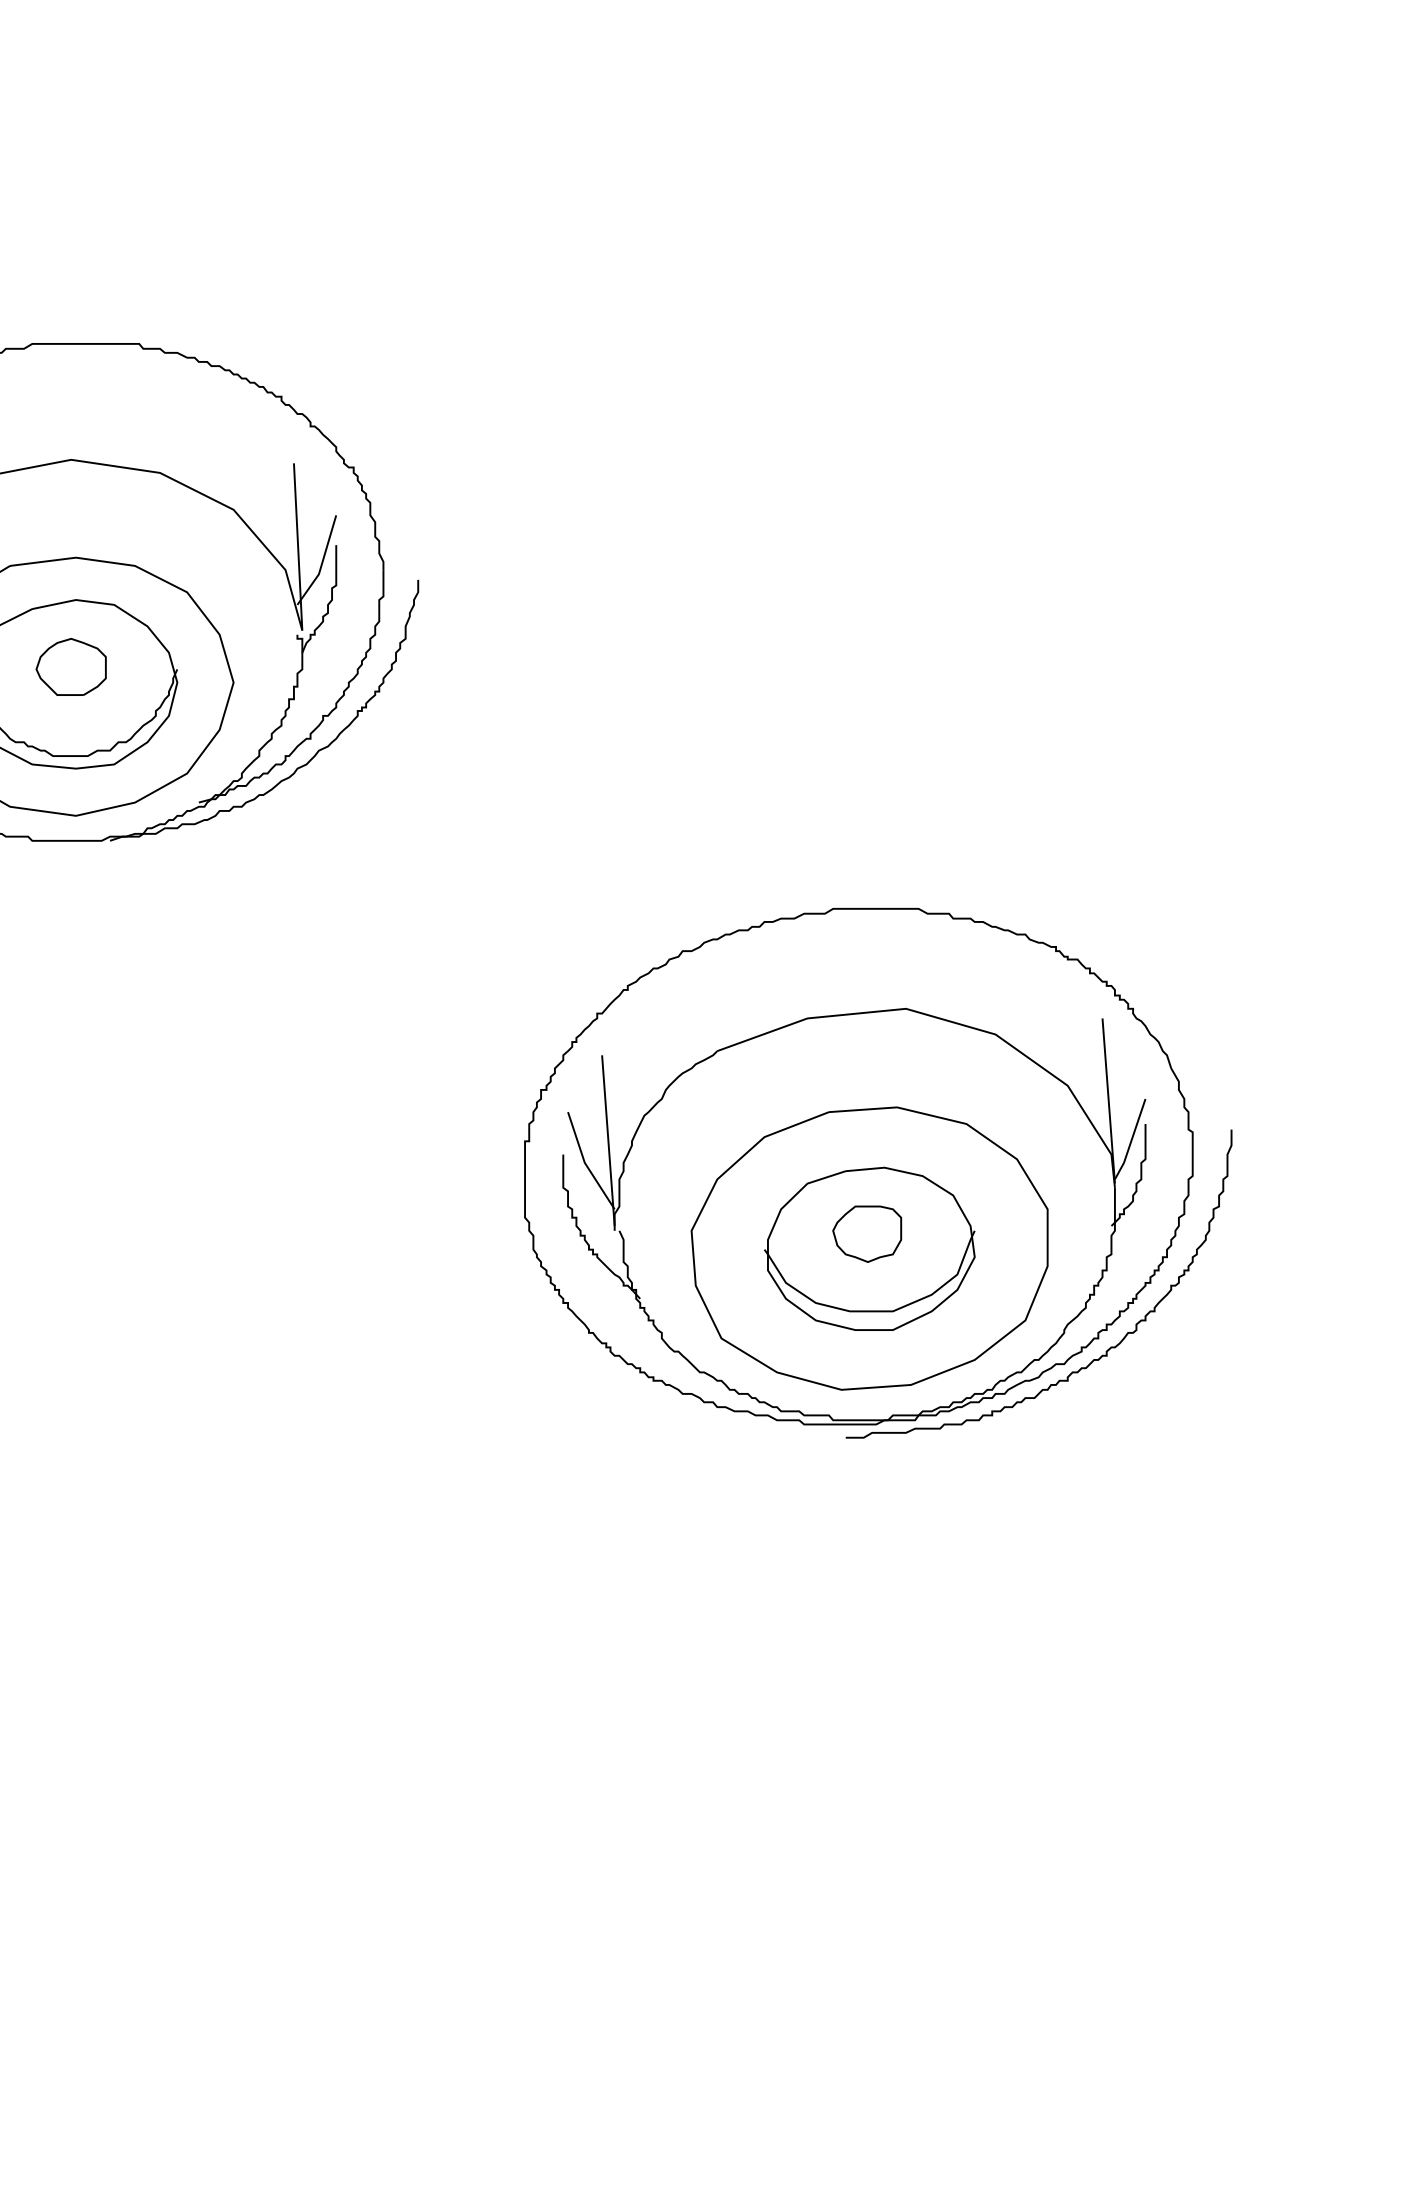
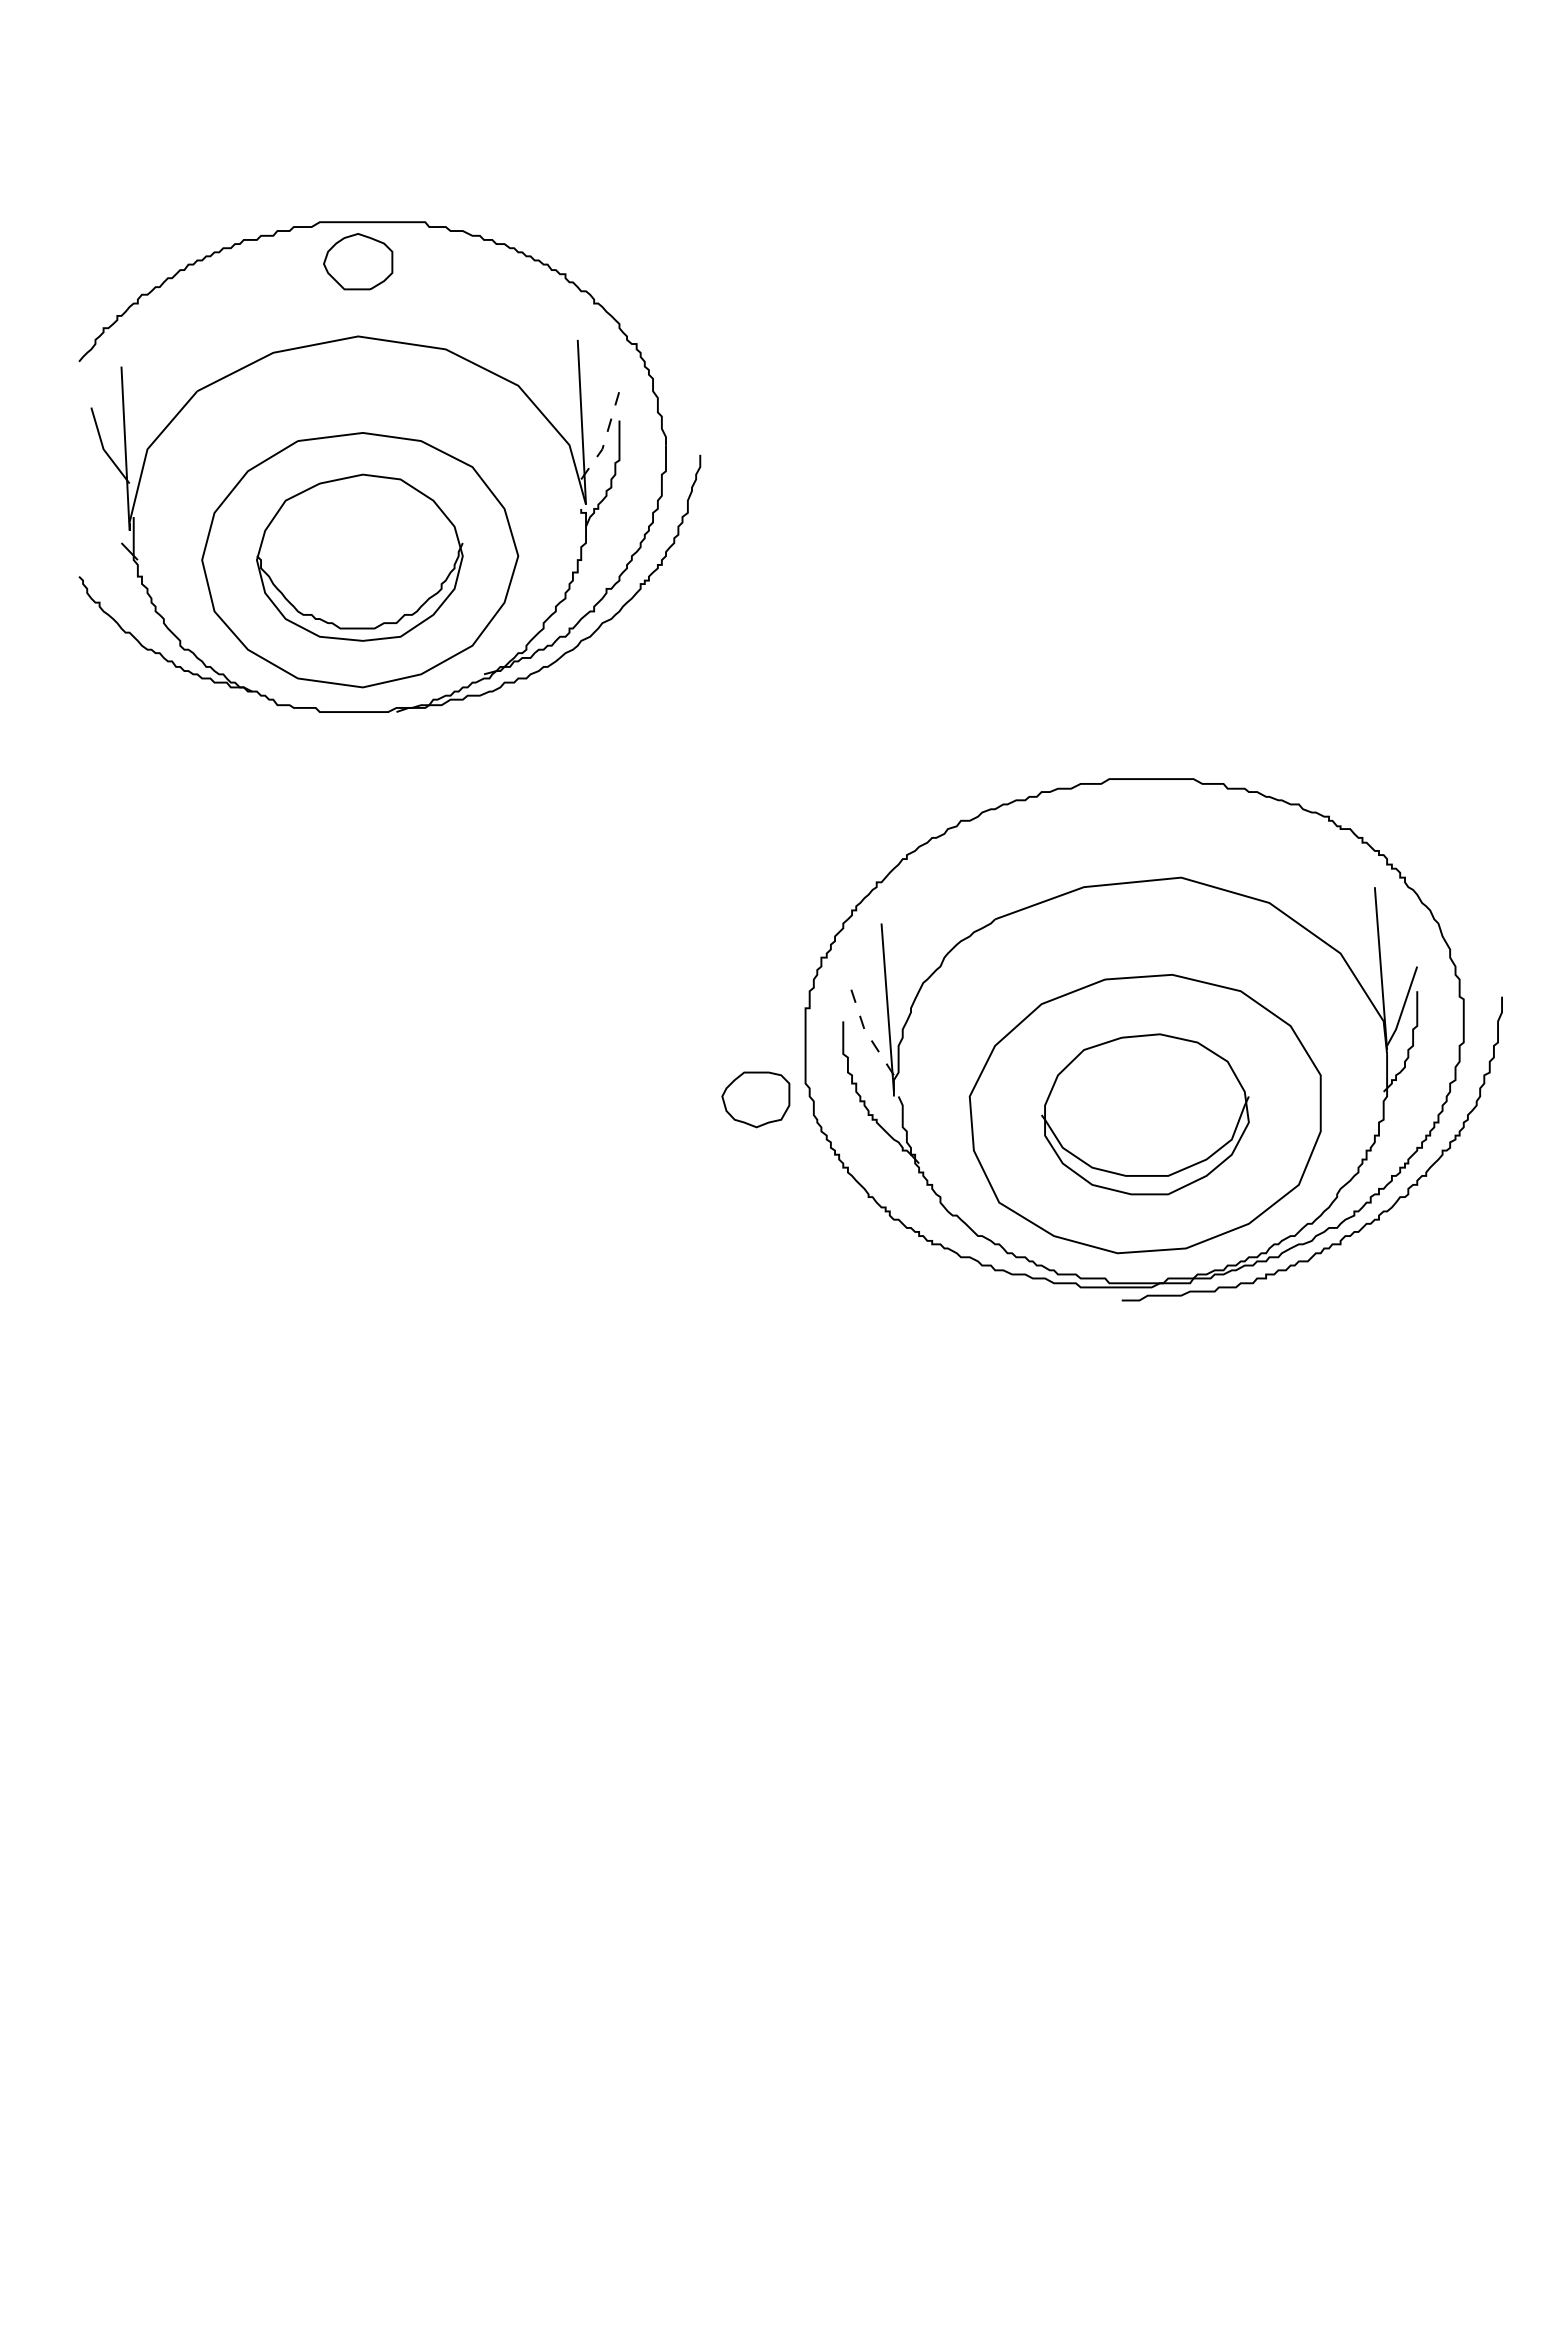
line: (322, 562) -> (605, 437), solid -> dashed
part: (71, 666) -> (358, 261), moved
line: (584, 1162) -> (864, 1029), solid -> dashed
part: (866, 1233) -> (755, 1099), moved

